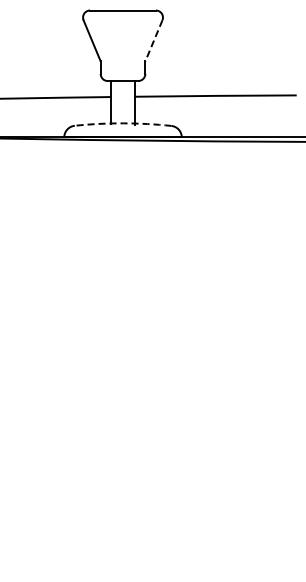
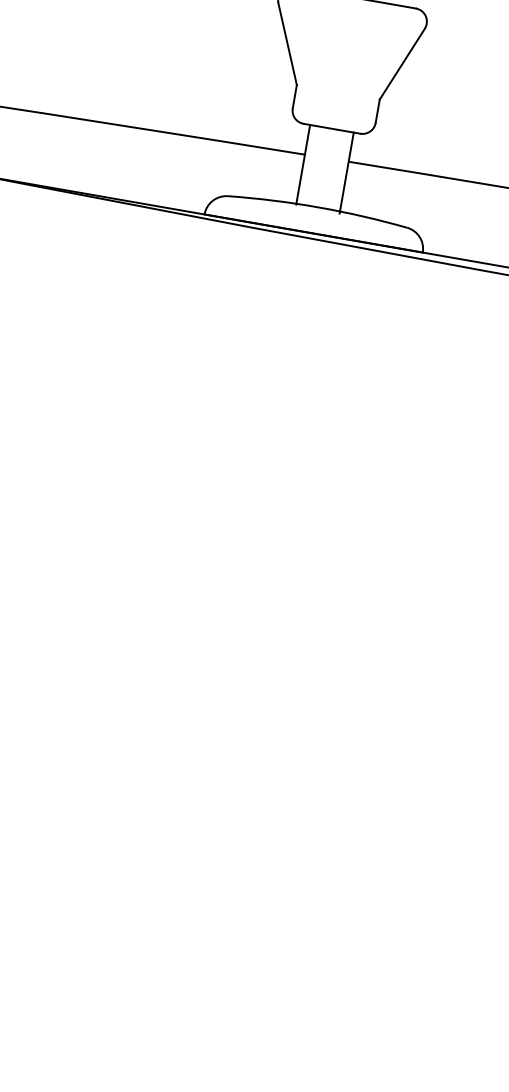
line: (153, 41) -> (401, 65), dashed -> solid
arc: (123, 123) -> (319, 207), dashed -> solid

